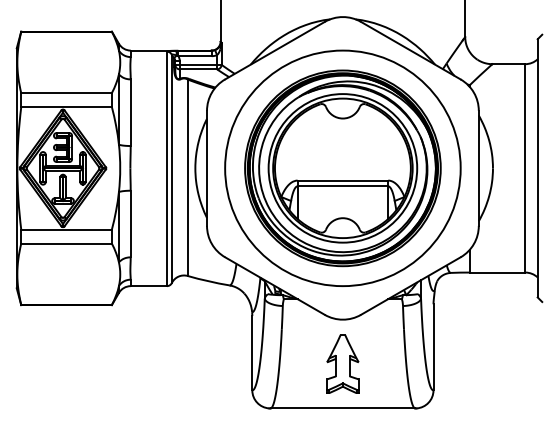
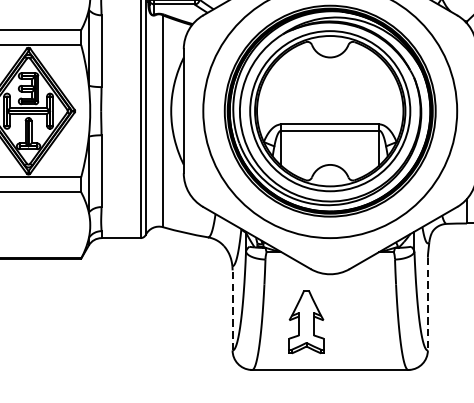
line: (433, 347) -> (427, 304), solid -> dashed
line: (252, 352) -> (232, 309), solid -> dashed
part: (342, 363) -> (306, 321), moved

